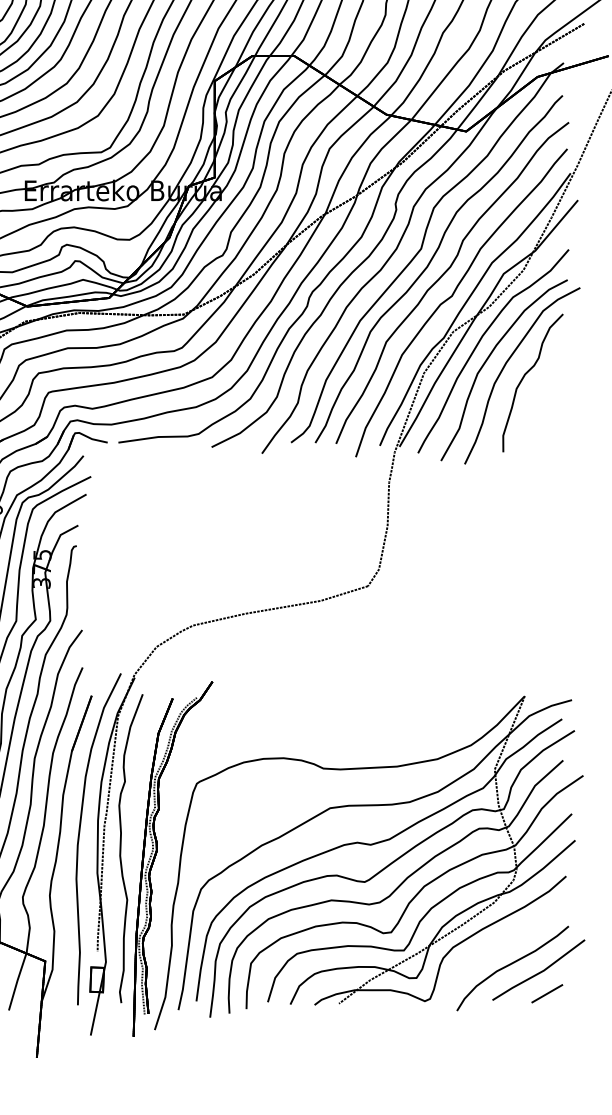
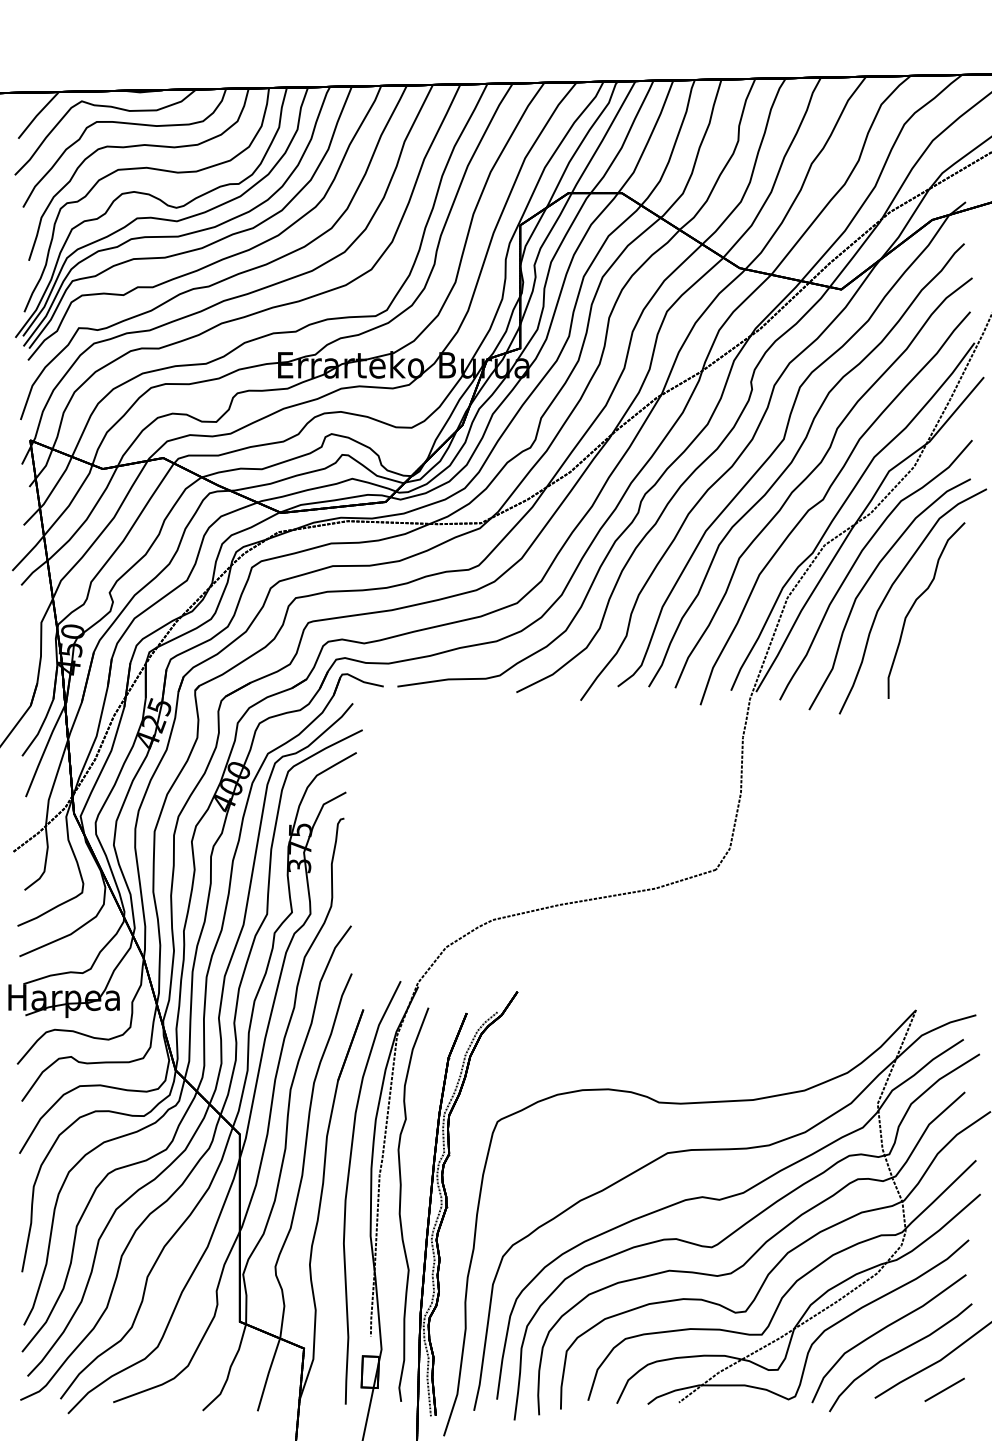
curve: (500, 946) -> (884, 1329), added

